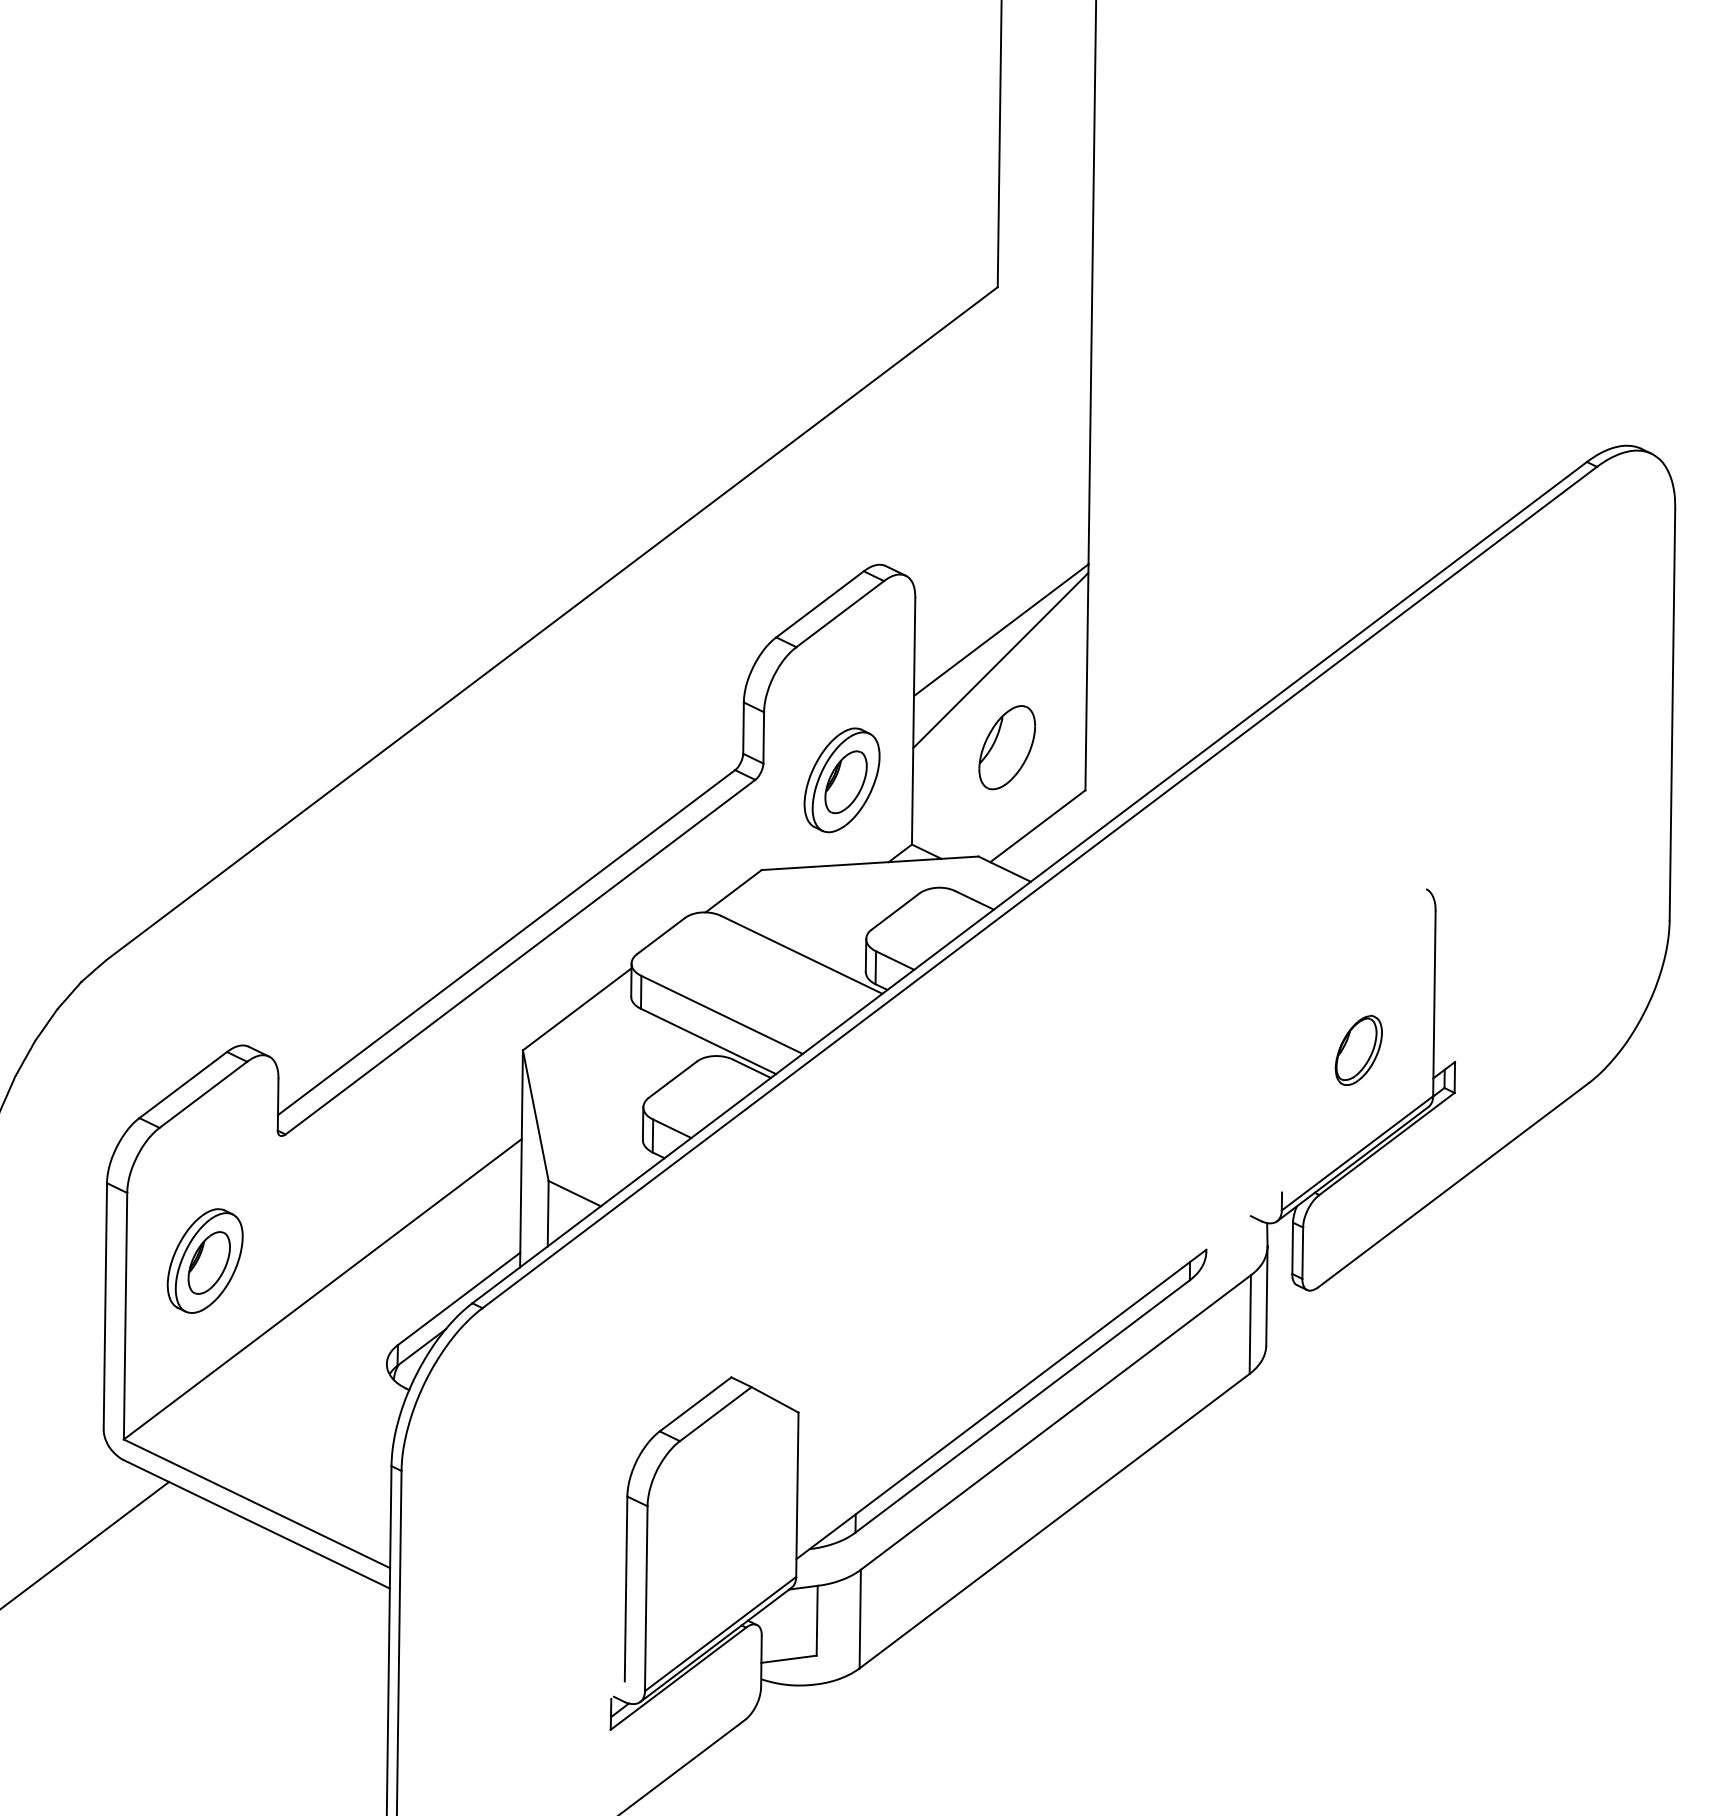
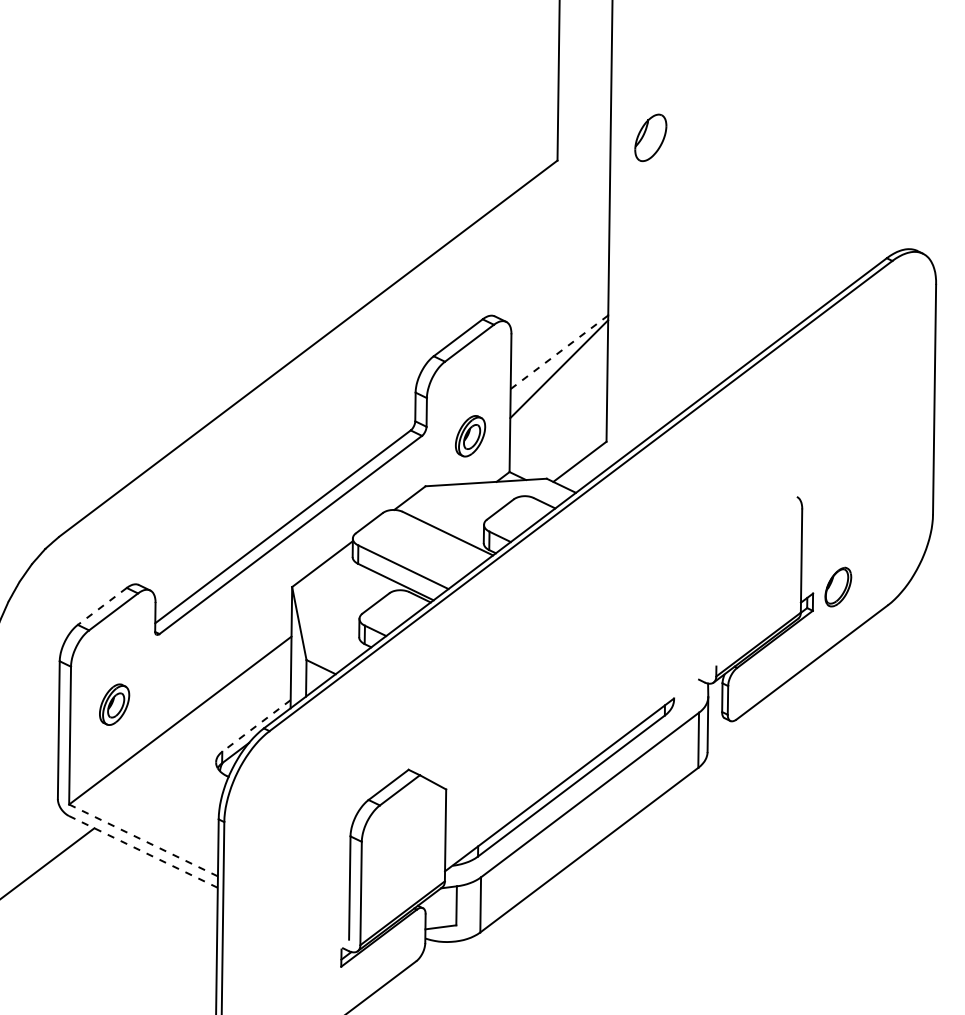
line: (1001, 628) -> (559, 351), solid -> dashed
part: (1006, 746) -> (650, 137), moved
part: (842, 780) -> (470, 436), size x0.7
part: (1359, 1049) -> (838, 586), moved
line: (183, 1085) -> (102, 606), solid -> dashed
part: (205, 1260) -> (114, 704), size x0.7
line: (459, 1298) -> (256, 725), solid -> dashed
line: (256, 1503) -> (143, 840), solid -> dashed
line: (256, 1523) -> (143, 851), solid -> dashed

